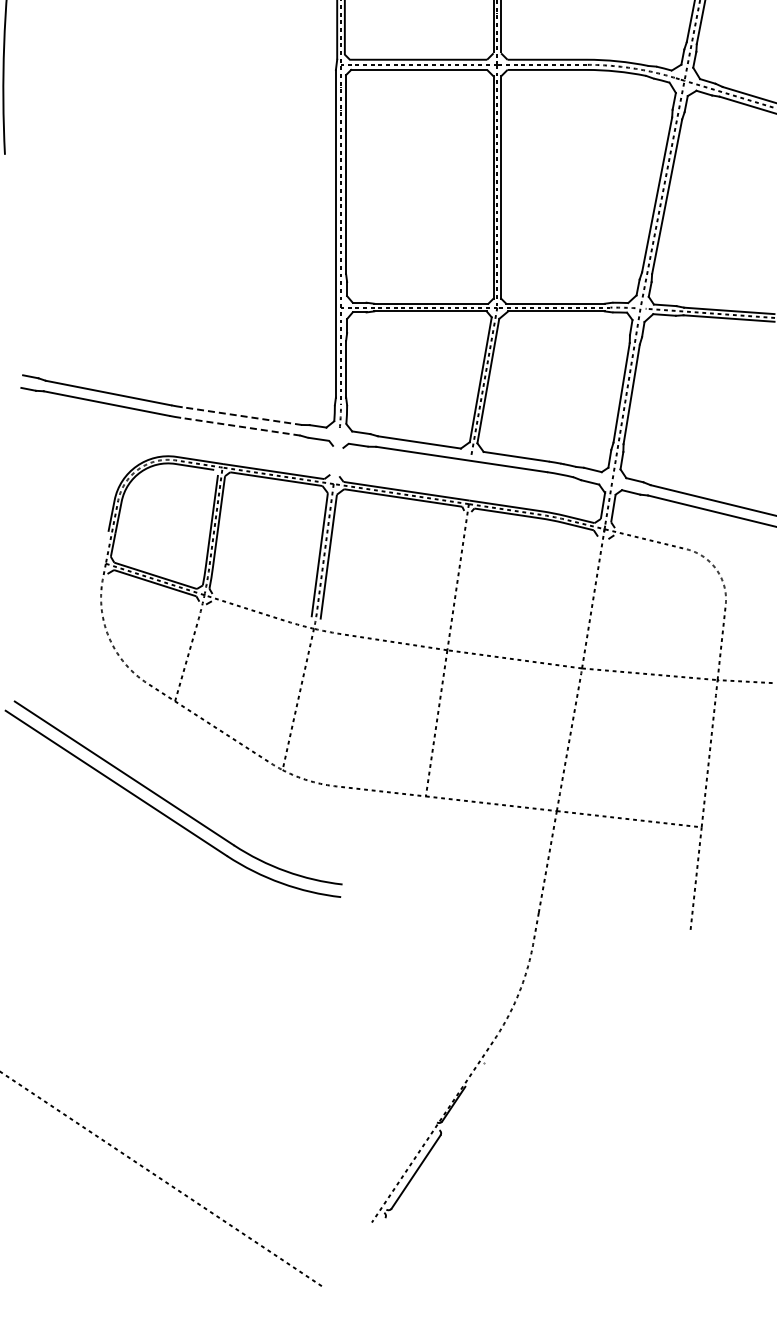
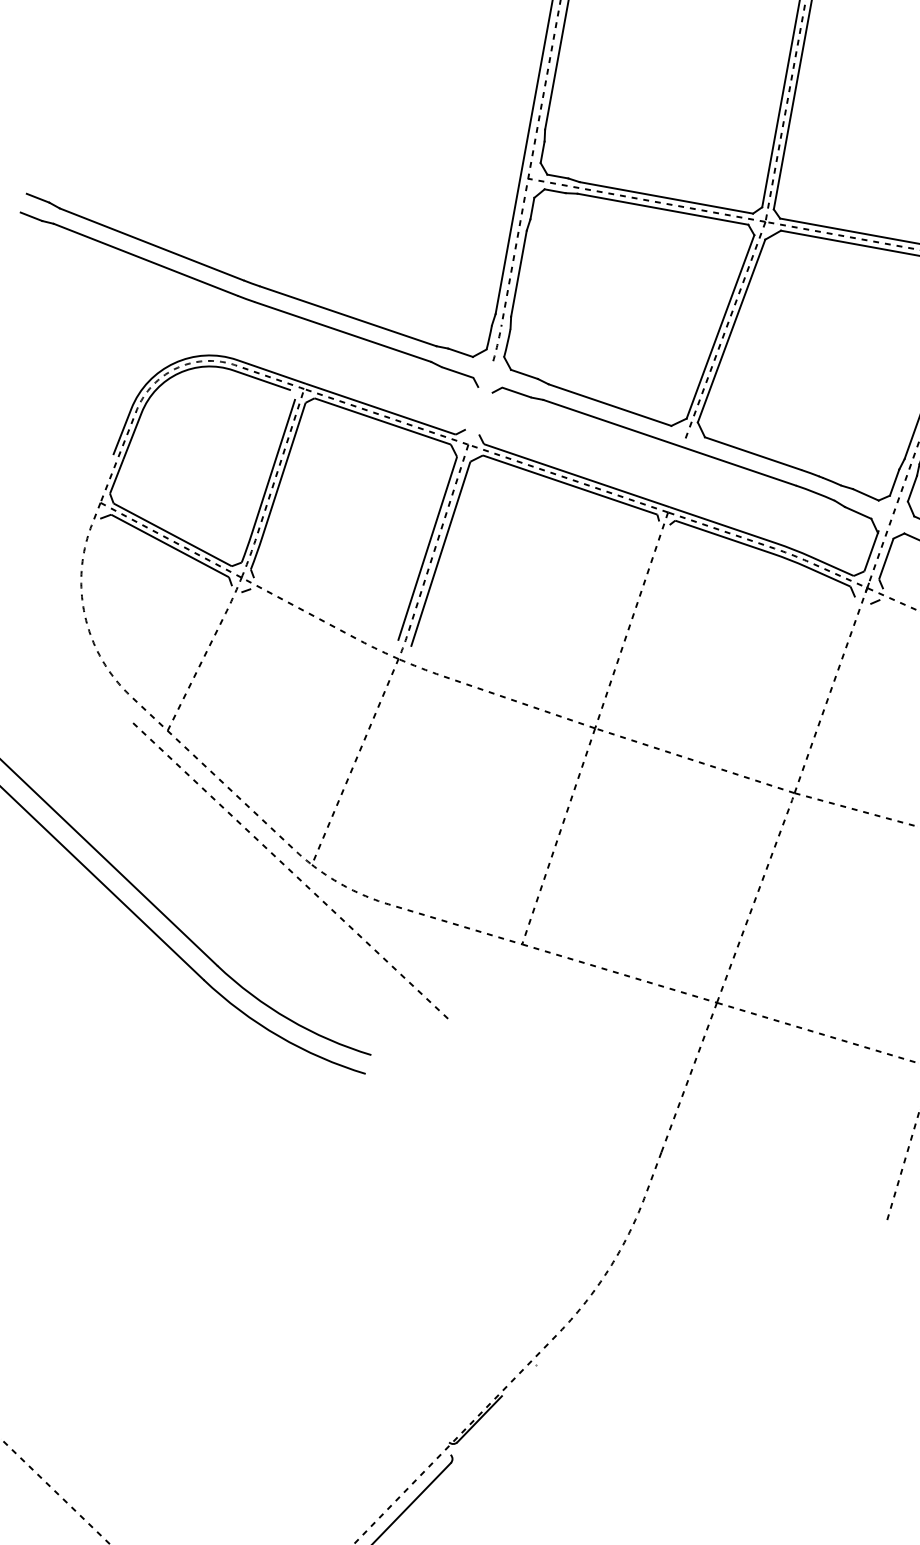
line: (241, 416) -> (347, 316), dashed -> solid
line: (240, 426) -> (342, 331), dashed -> solid
line: (269, 776) -> (290, 870), added

